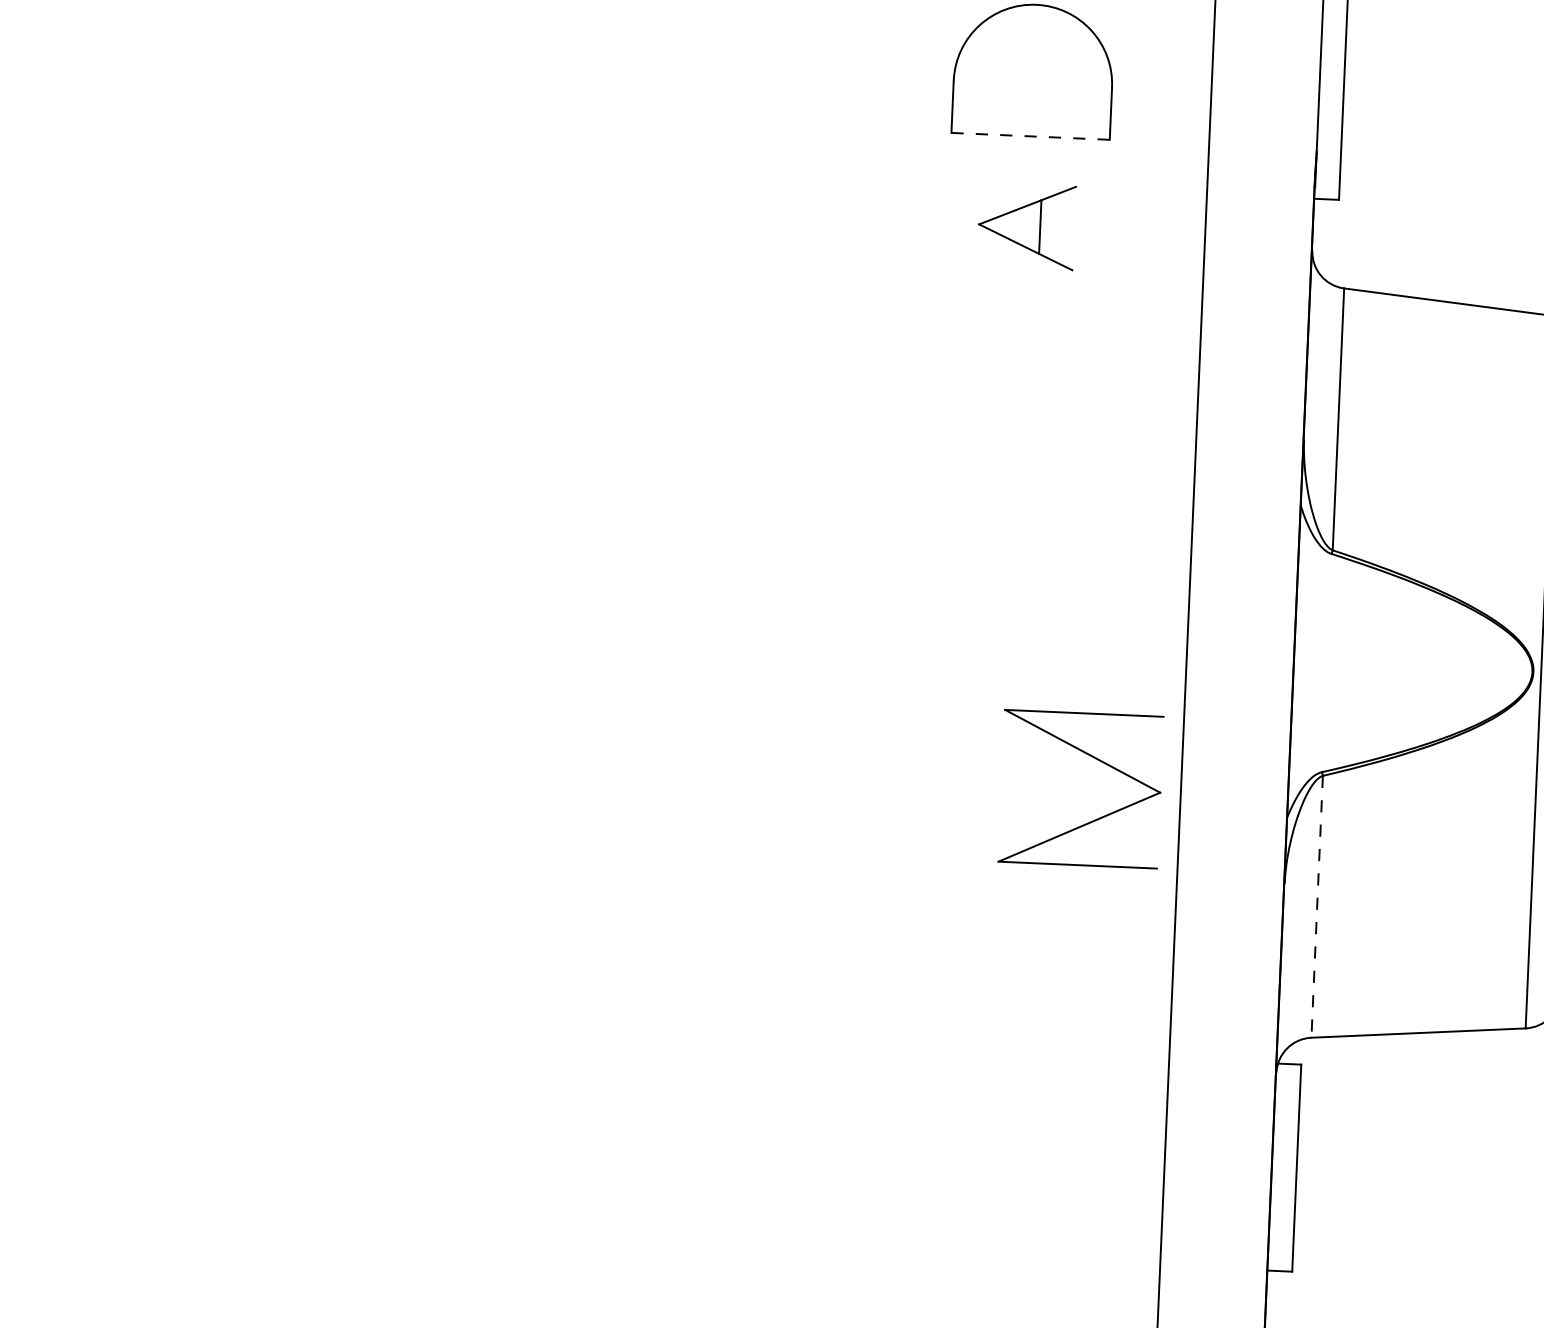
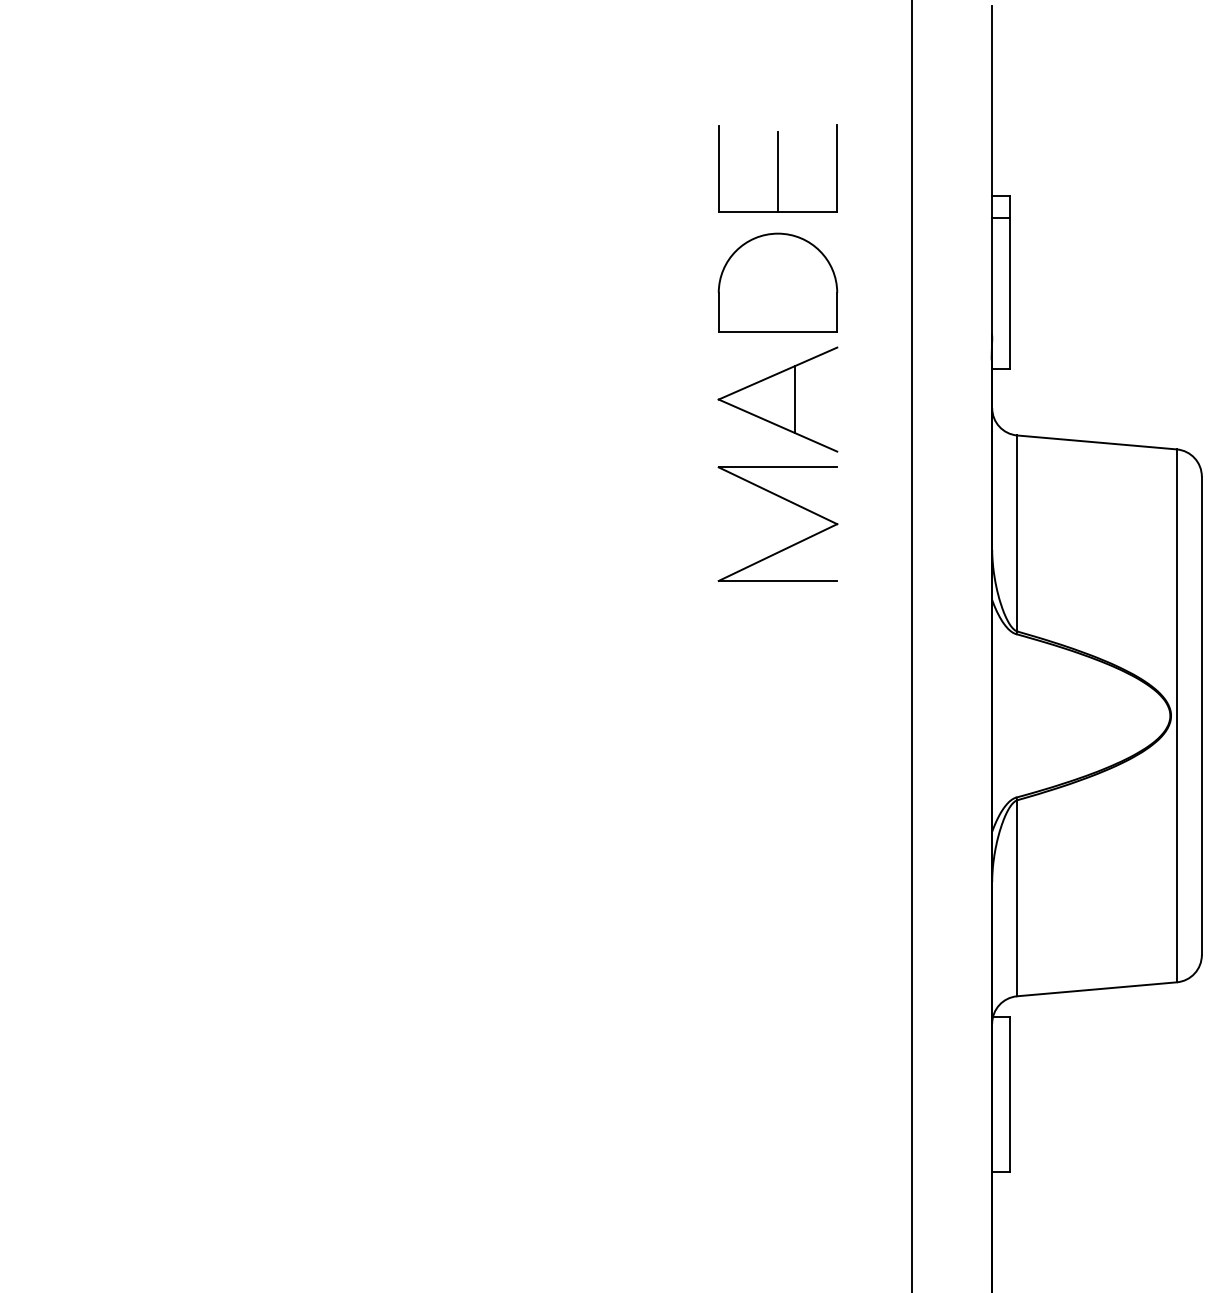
line: (1031, 136) -> (778, 332), dashed -> solid
part: (1026, 226) -> (777, 399), size x1.67
part: (1095, 759) -> (787, 501), moved
line: (1317, 907) -> (1017, 898), dashed -> solid

